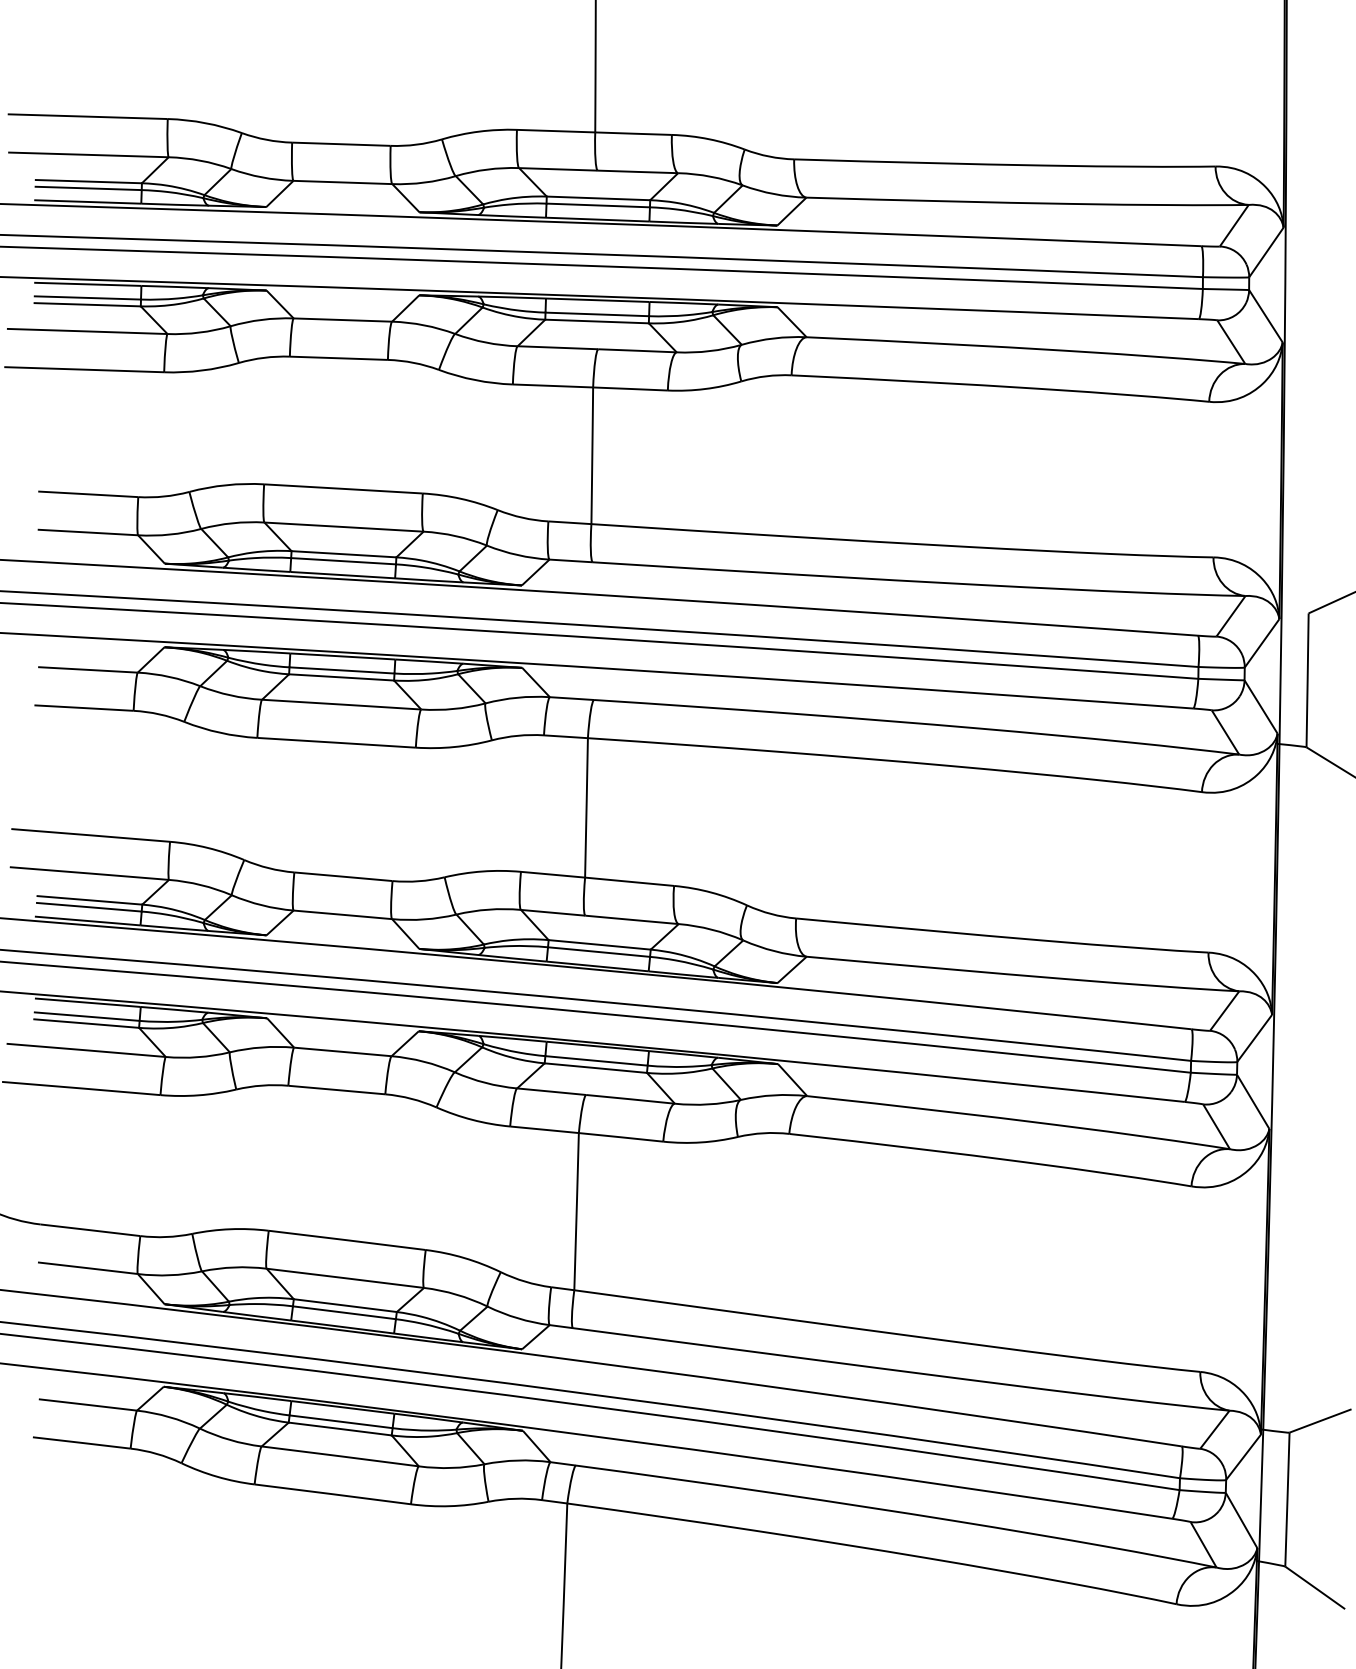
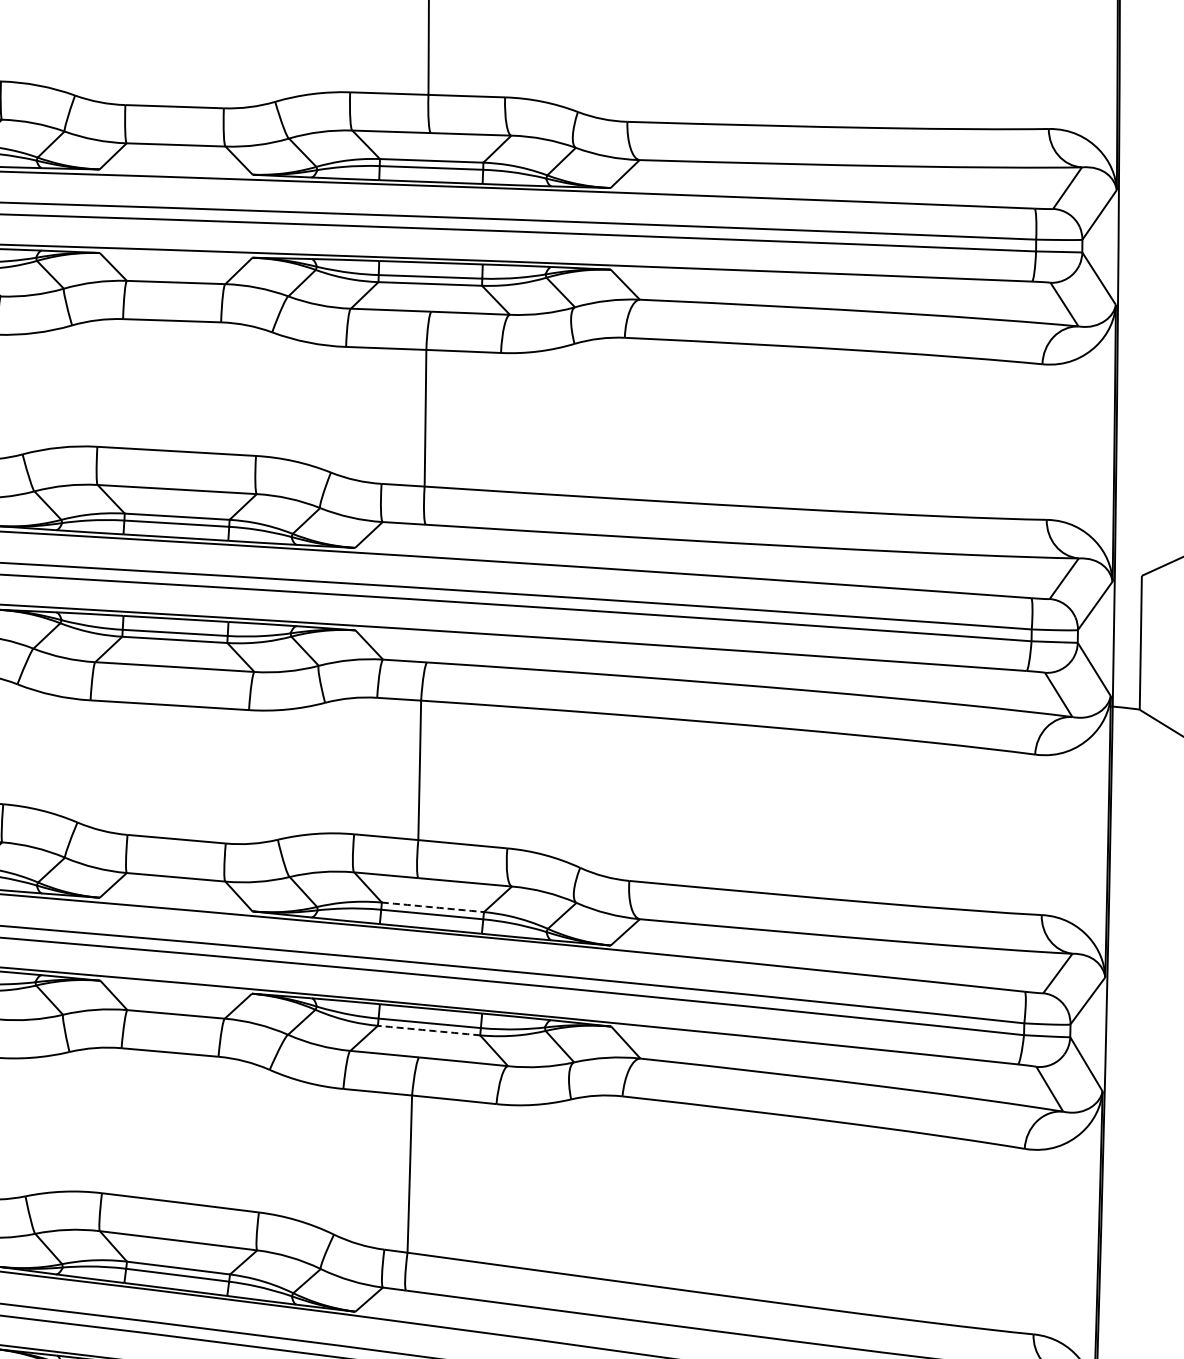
arc: (599, 944) -> (432, 906), solid -> dashed
arc: (595, 1068) -> (428, 1030), solid -> dashed

